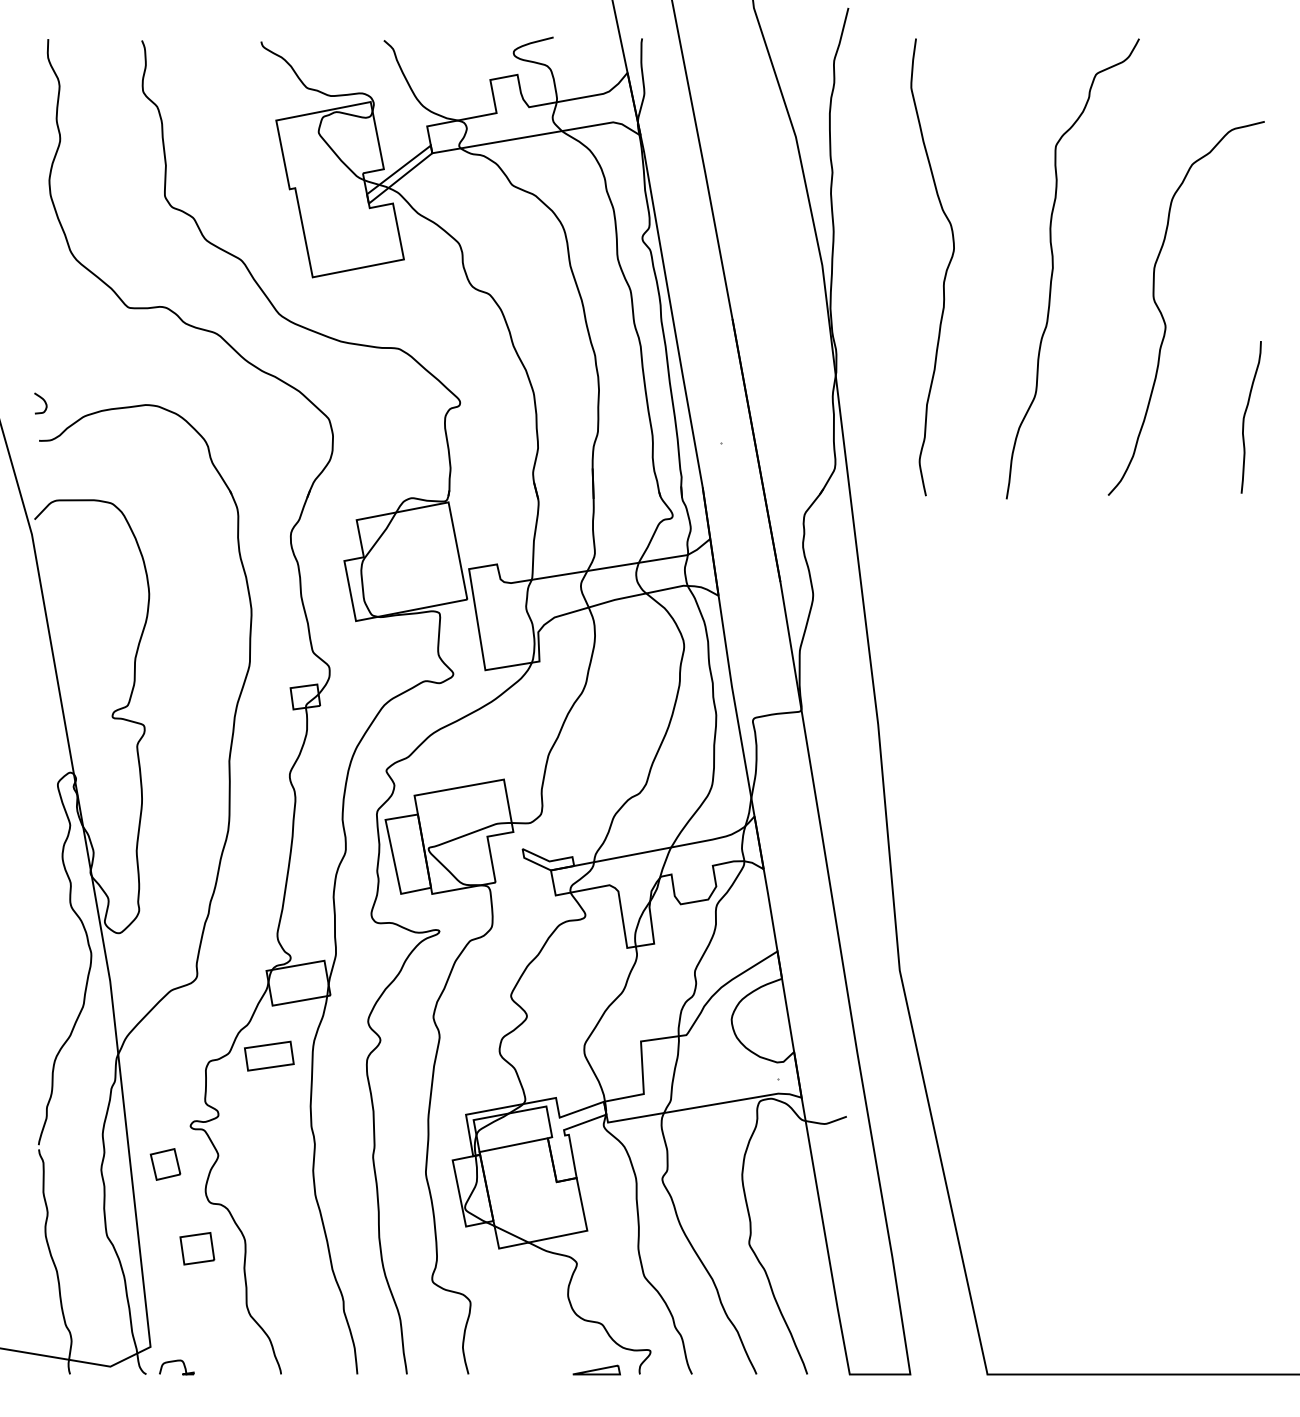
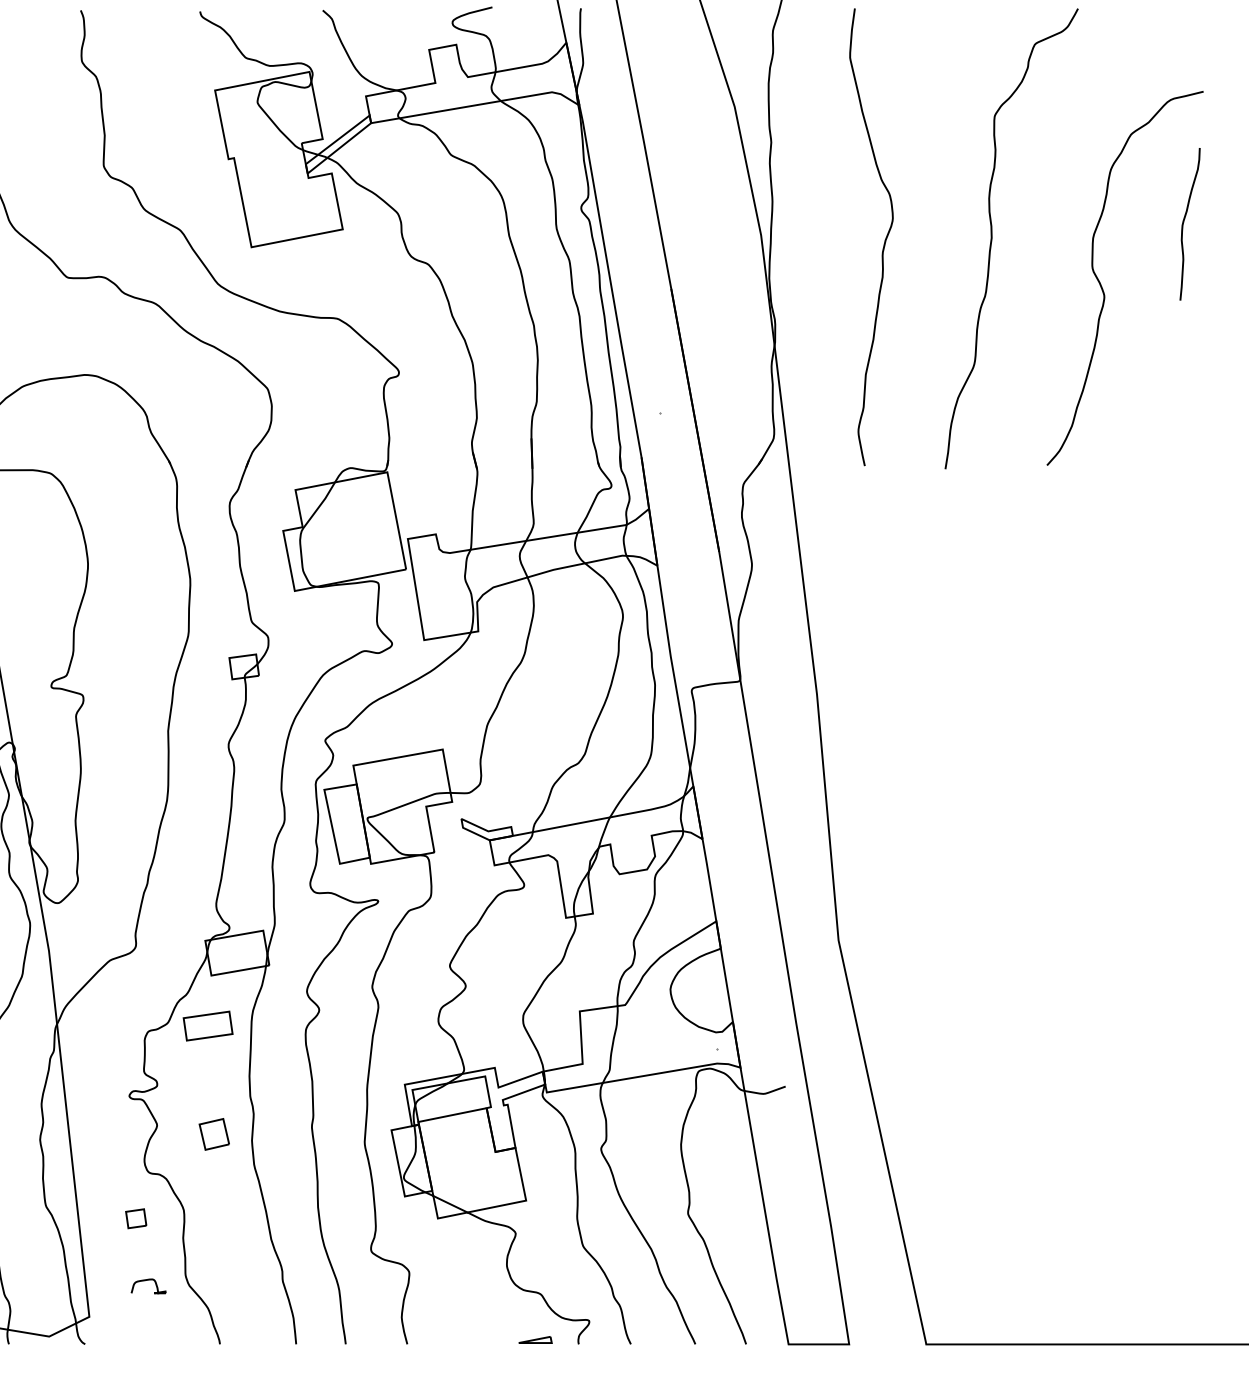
curve: (1245, 416) -> (1184, 223), moved
part: (165, 1164) -> (214, 1134), moved
part: (197, 1248) -> (136, 1218), size x0.6
part: (176, 1367) -> (148, 1286), moved
part: (596, 1369) -> (535, 1339), size x0.7

